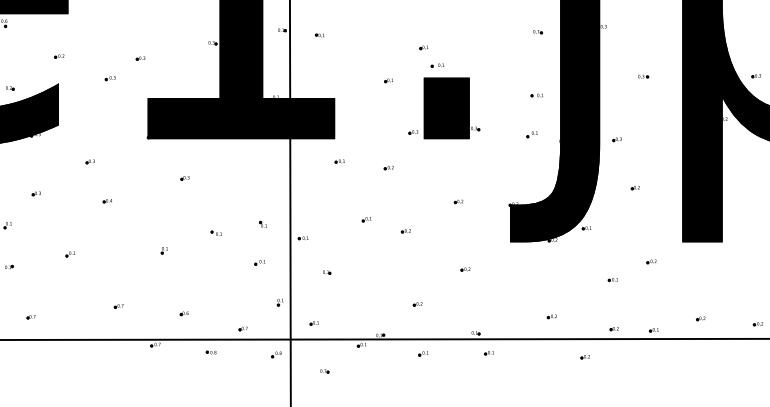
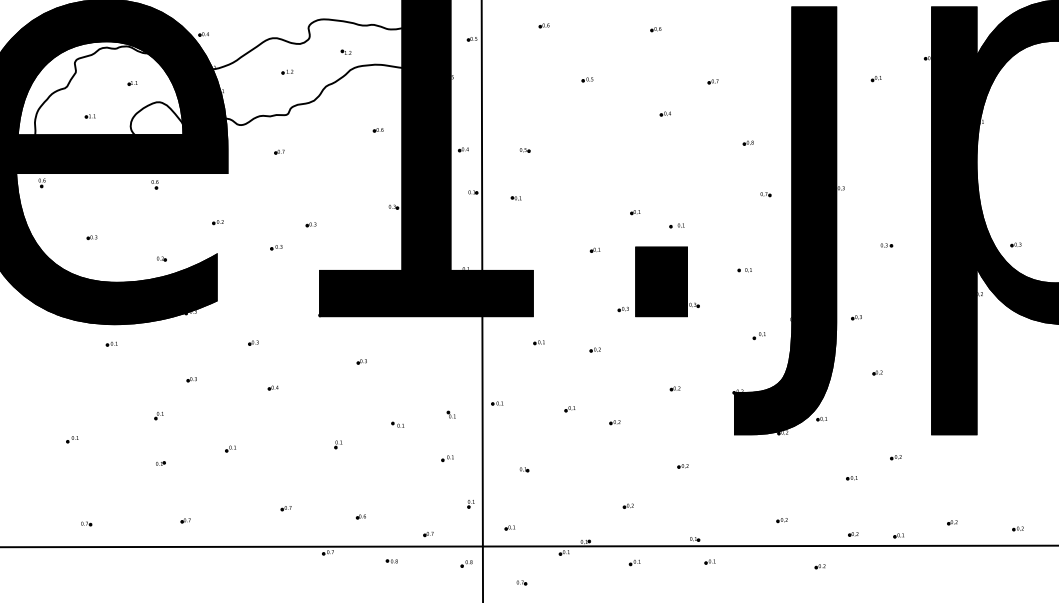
part: (437, 65) -> (676, 225), moved
part: (536, 95) -> (744, 270), moved
part: (531, 135) -> (758, 336), moved
part: (303, 238) -> (497, 403), moved

